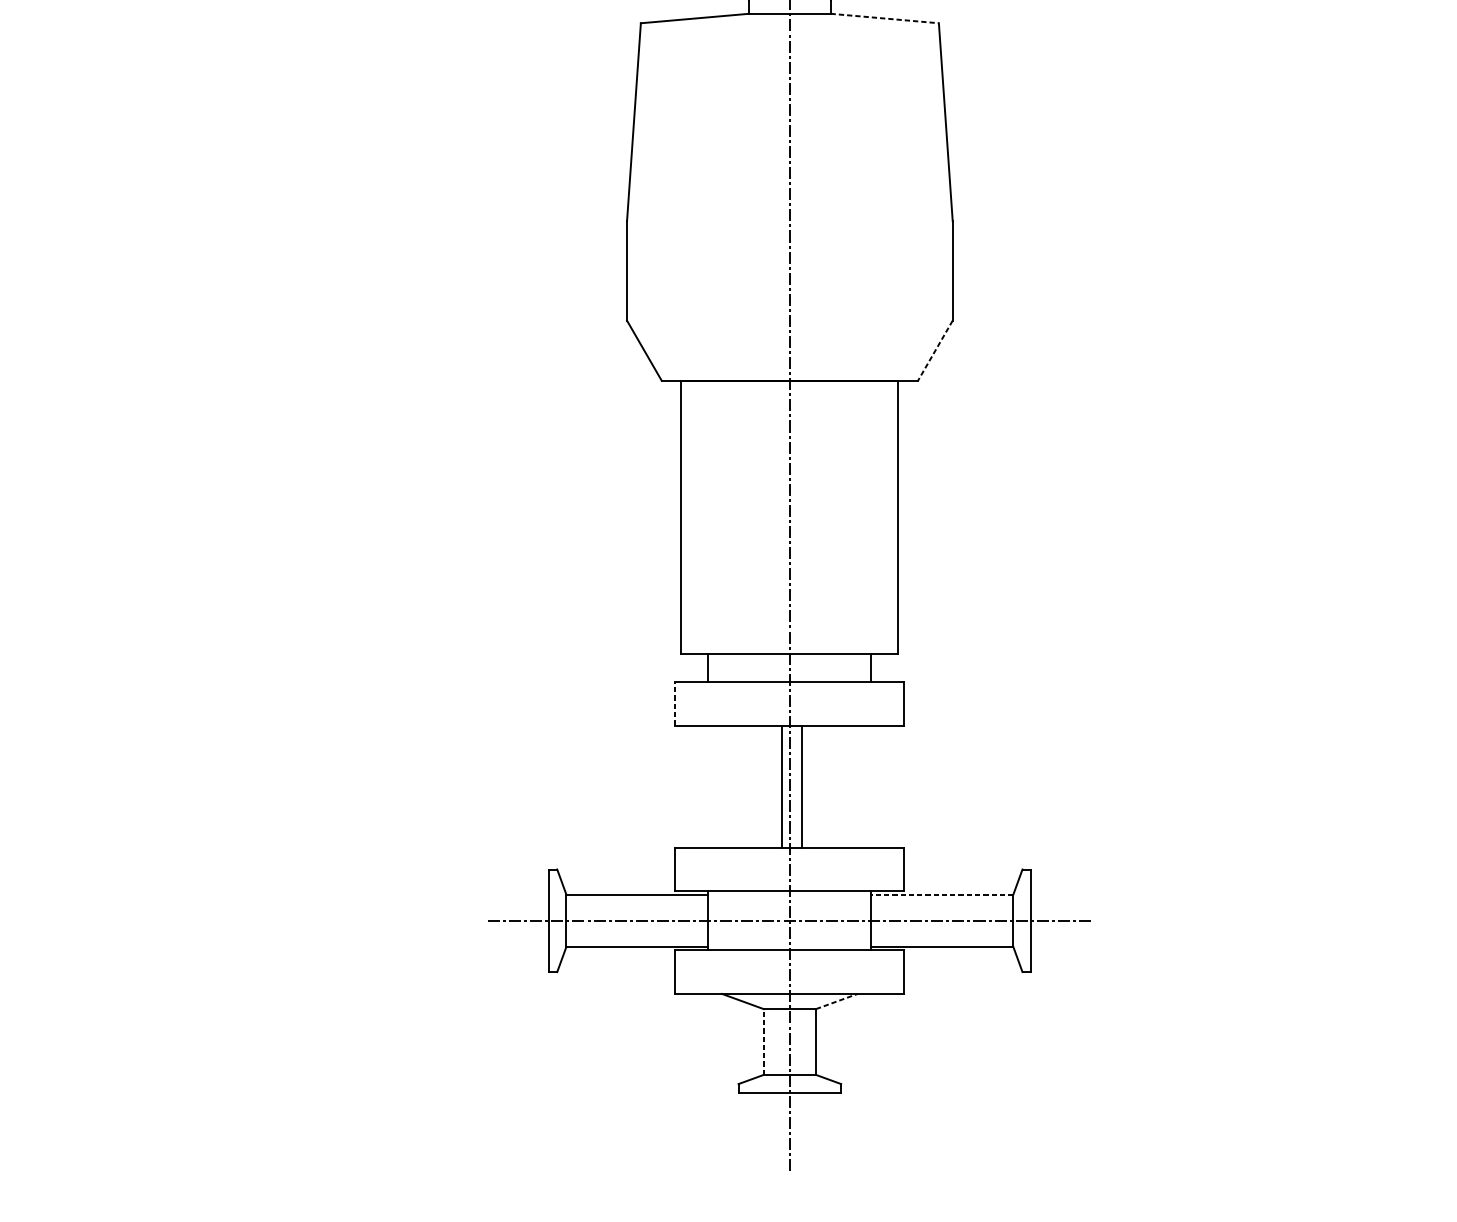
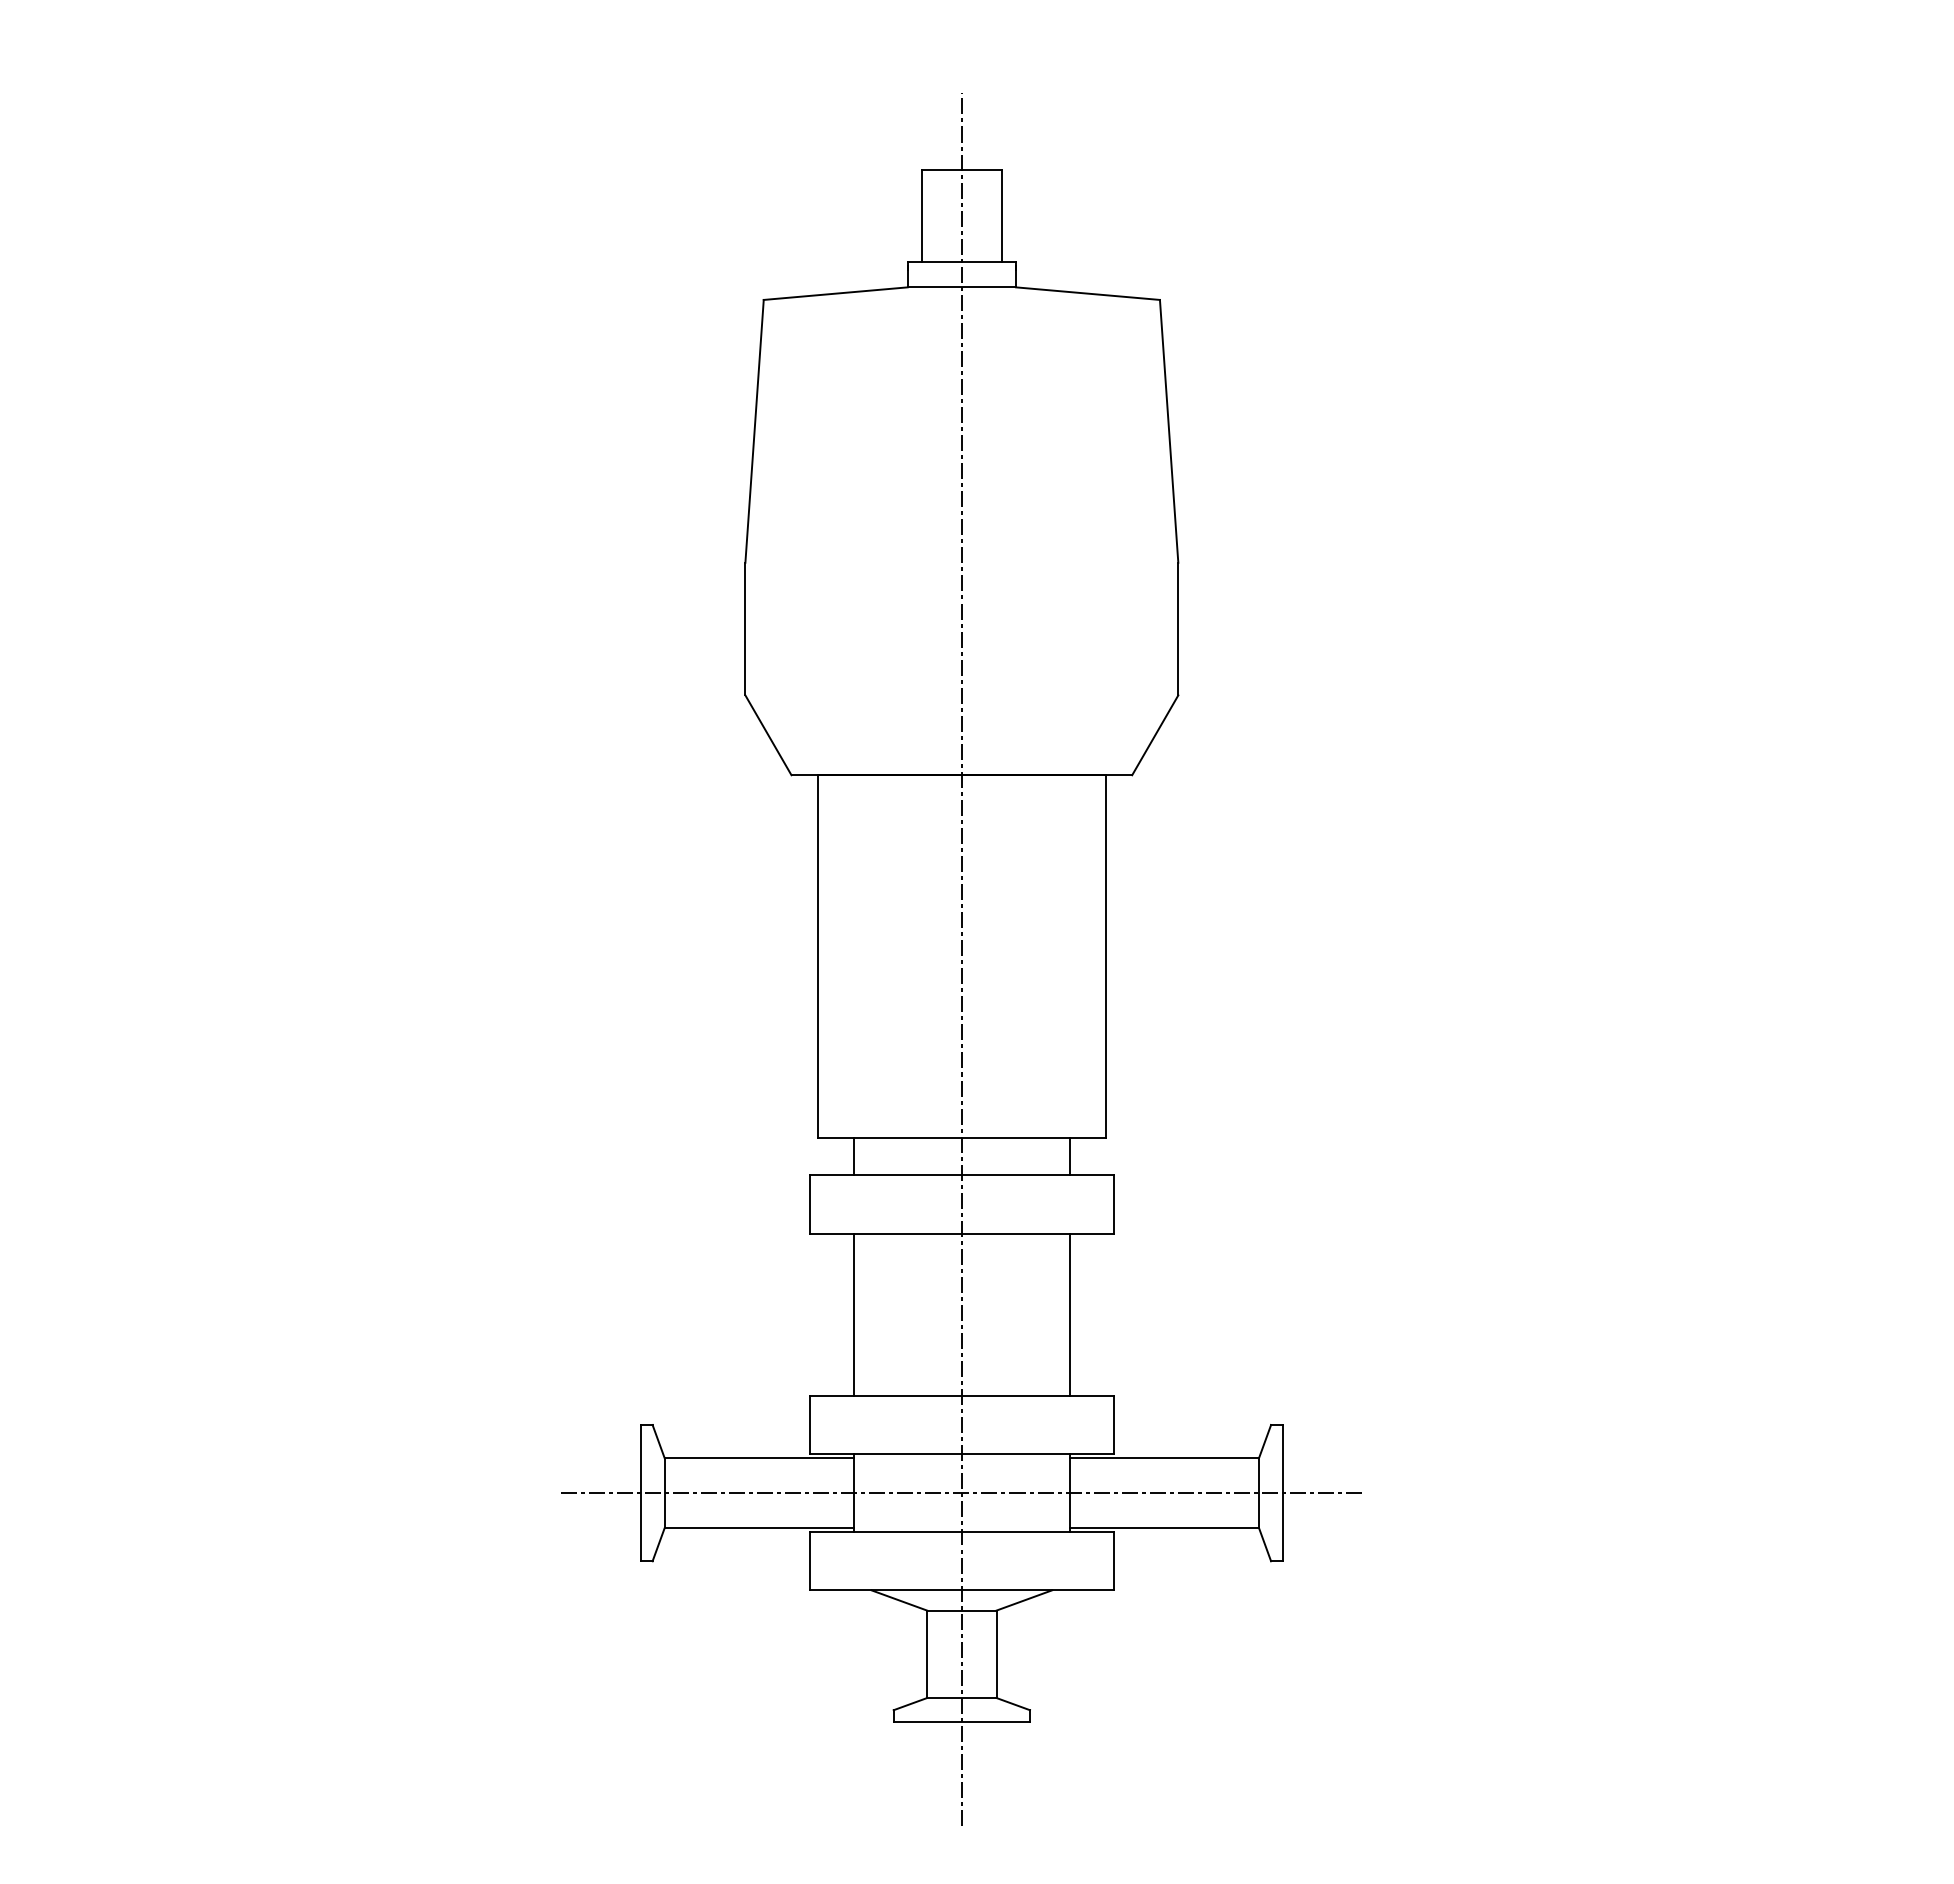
line: (885, 18) -> (1088, 293), dashed -> solid
line: (935, 350) -> (1155, 735), dashed -> solid
line: (675, 703) -> (809, 1204), dashed -> solid
line: (782, 786) -> (853, 1314), moved
line: (802, 786) -> (1070, 1314), moved
line: (942, 894) -> (1164, 1458), dashed -> solid
line: (837, 1001) -> (1024, 1600), dashed -> solid
line: (764, 1042) -> (927, 1654), dashed -> solid

